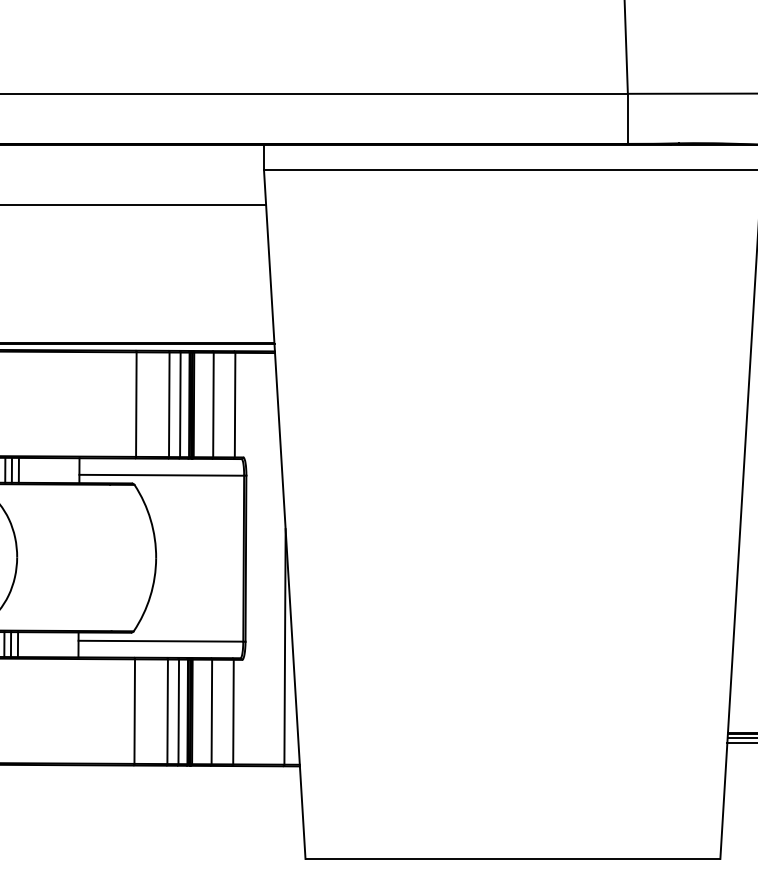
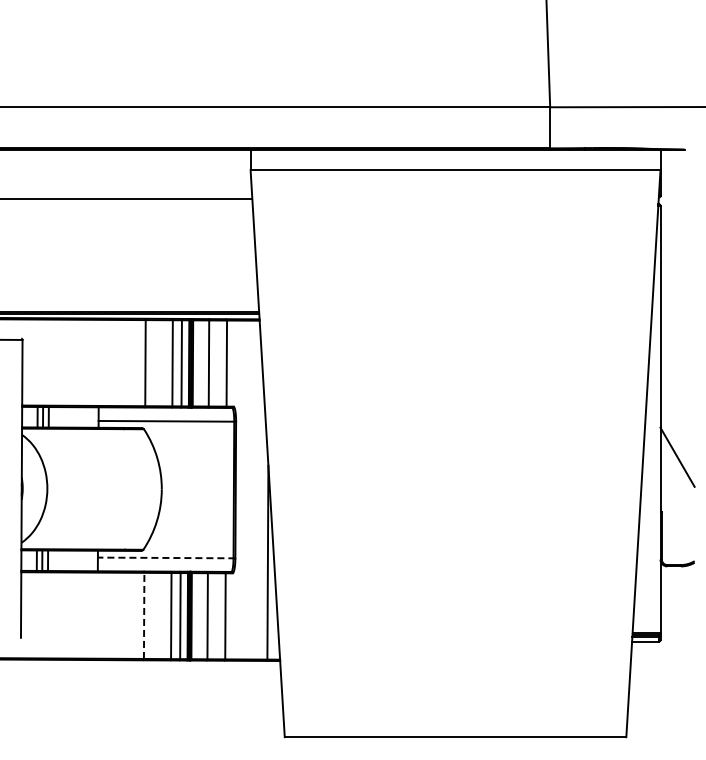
line: (161, 640) -> (166, 557), solid -> dashed
line: (135, 711) -> (144, 615), solid -> dashed

